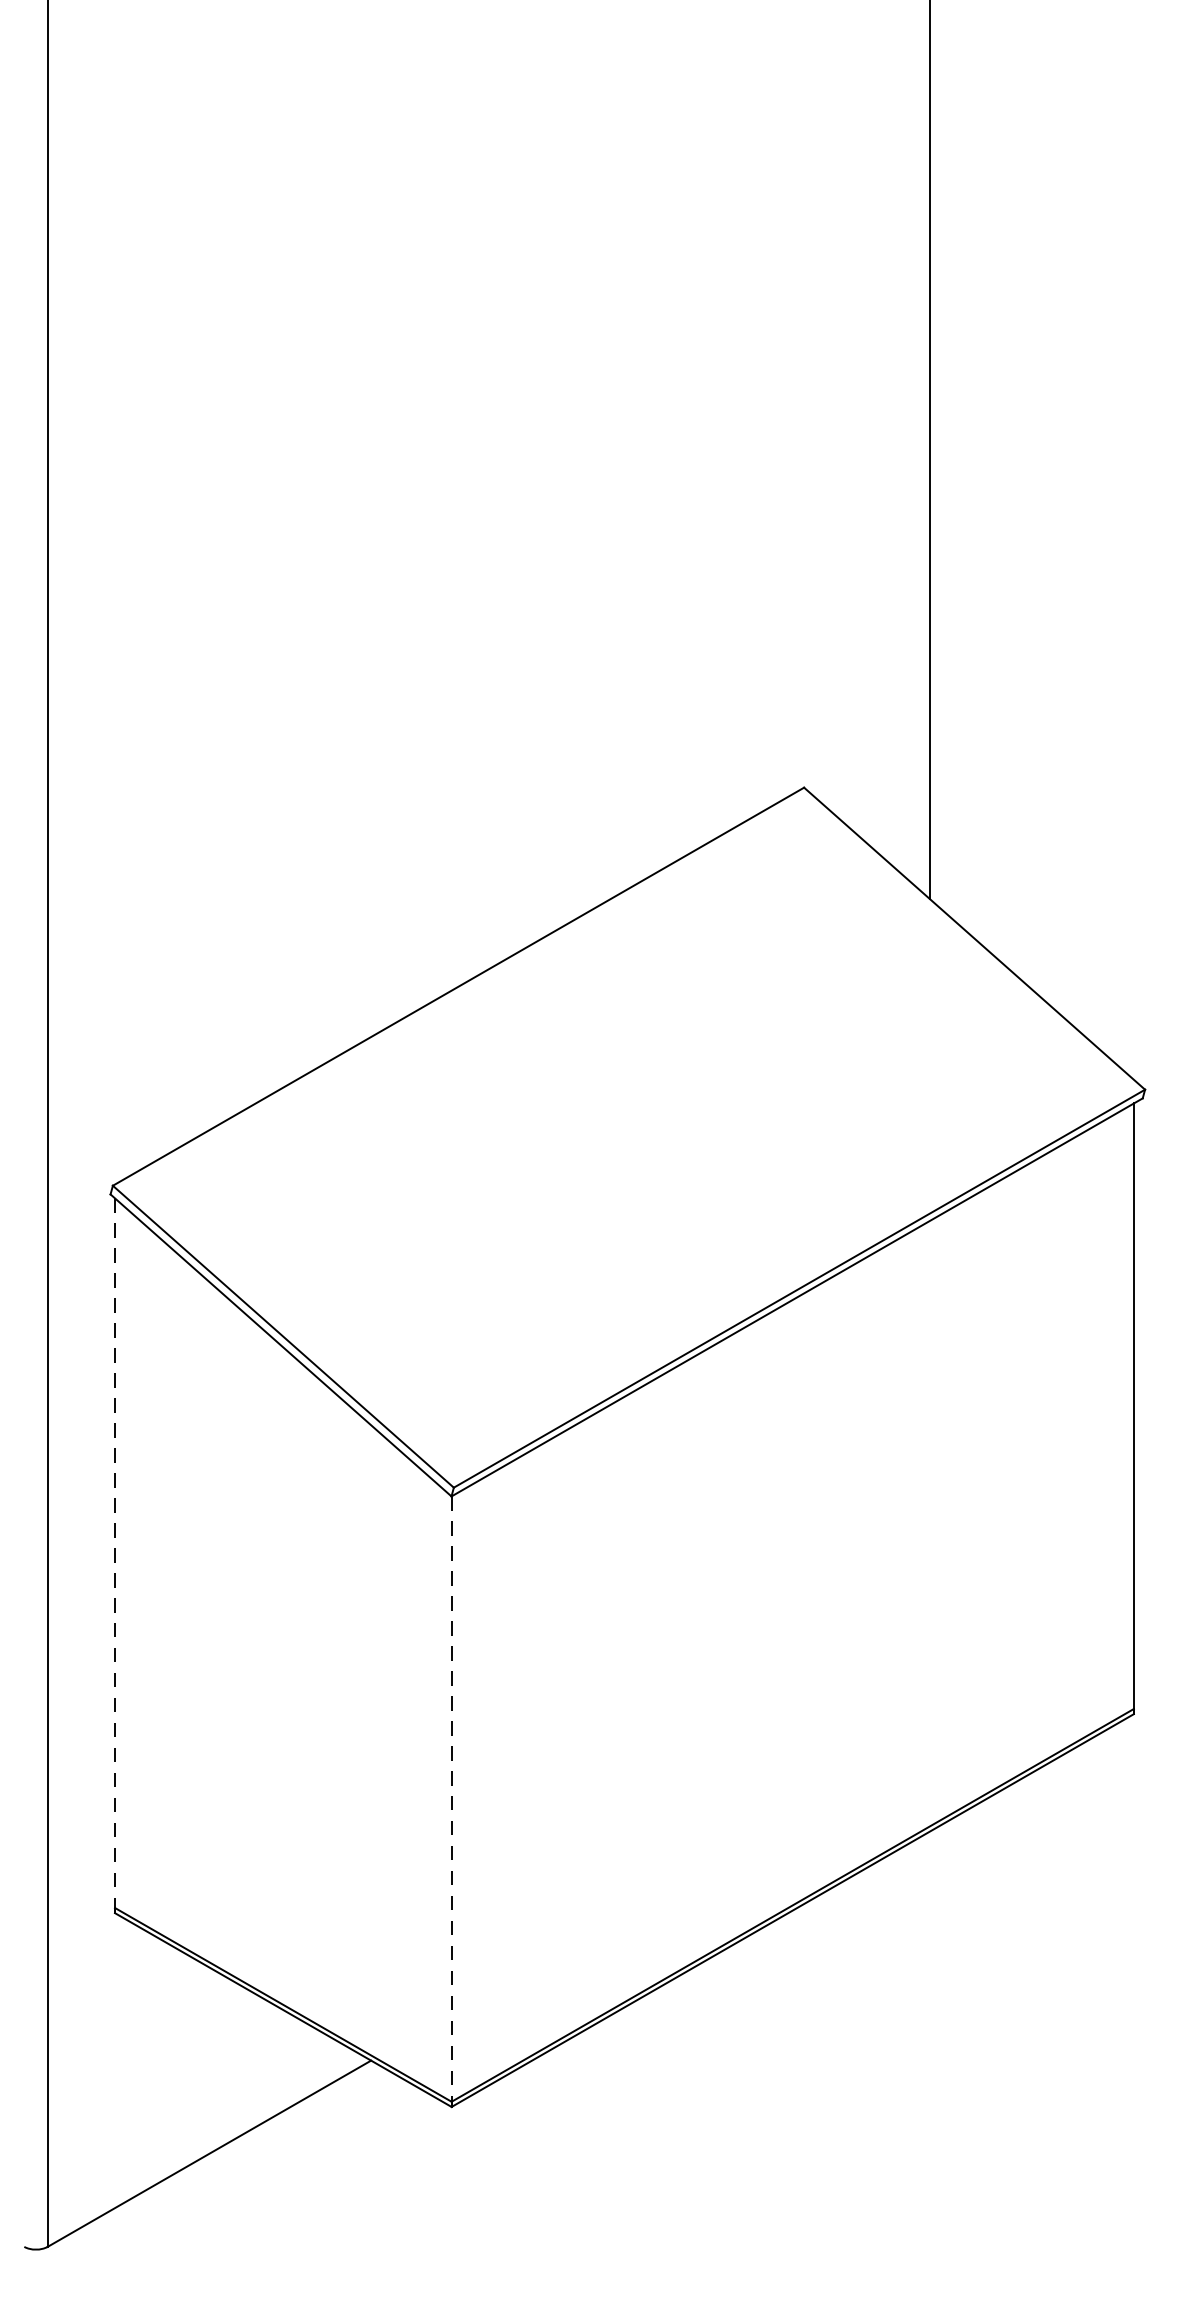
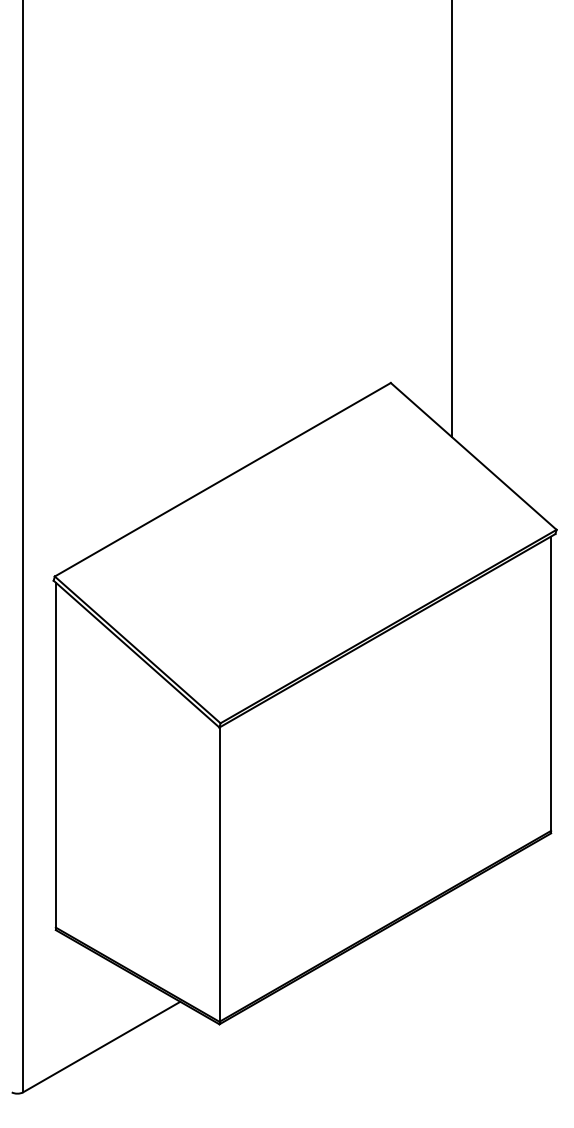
line: (114, 1555) -> (55, 756), dashed -> solid
line: (451, 1802) -> (219, 876), dashed -> solid

